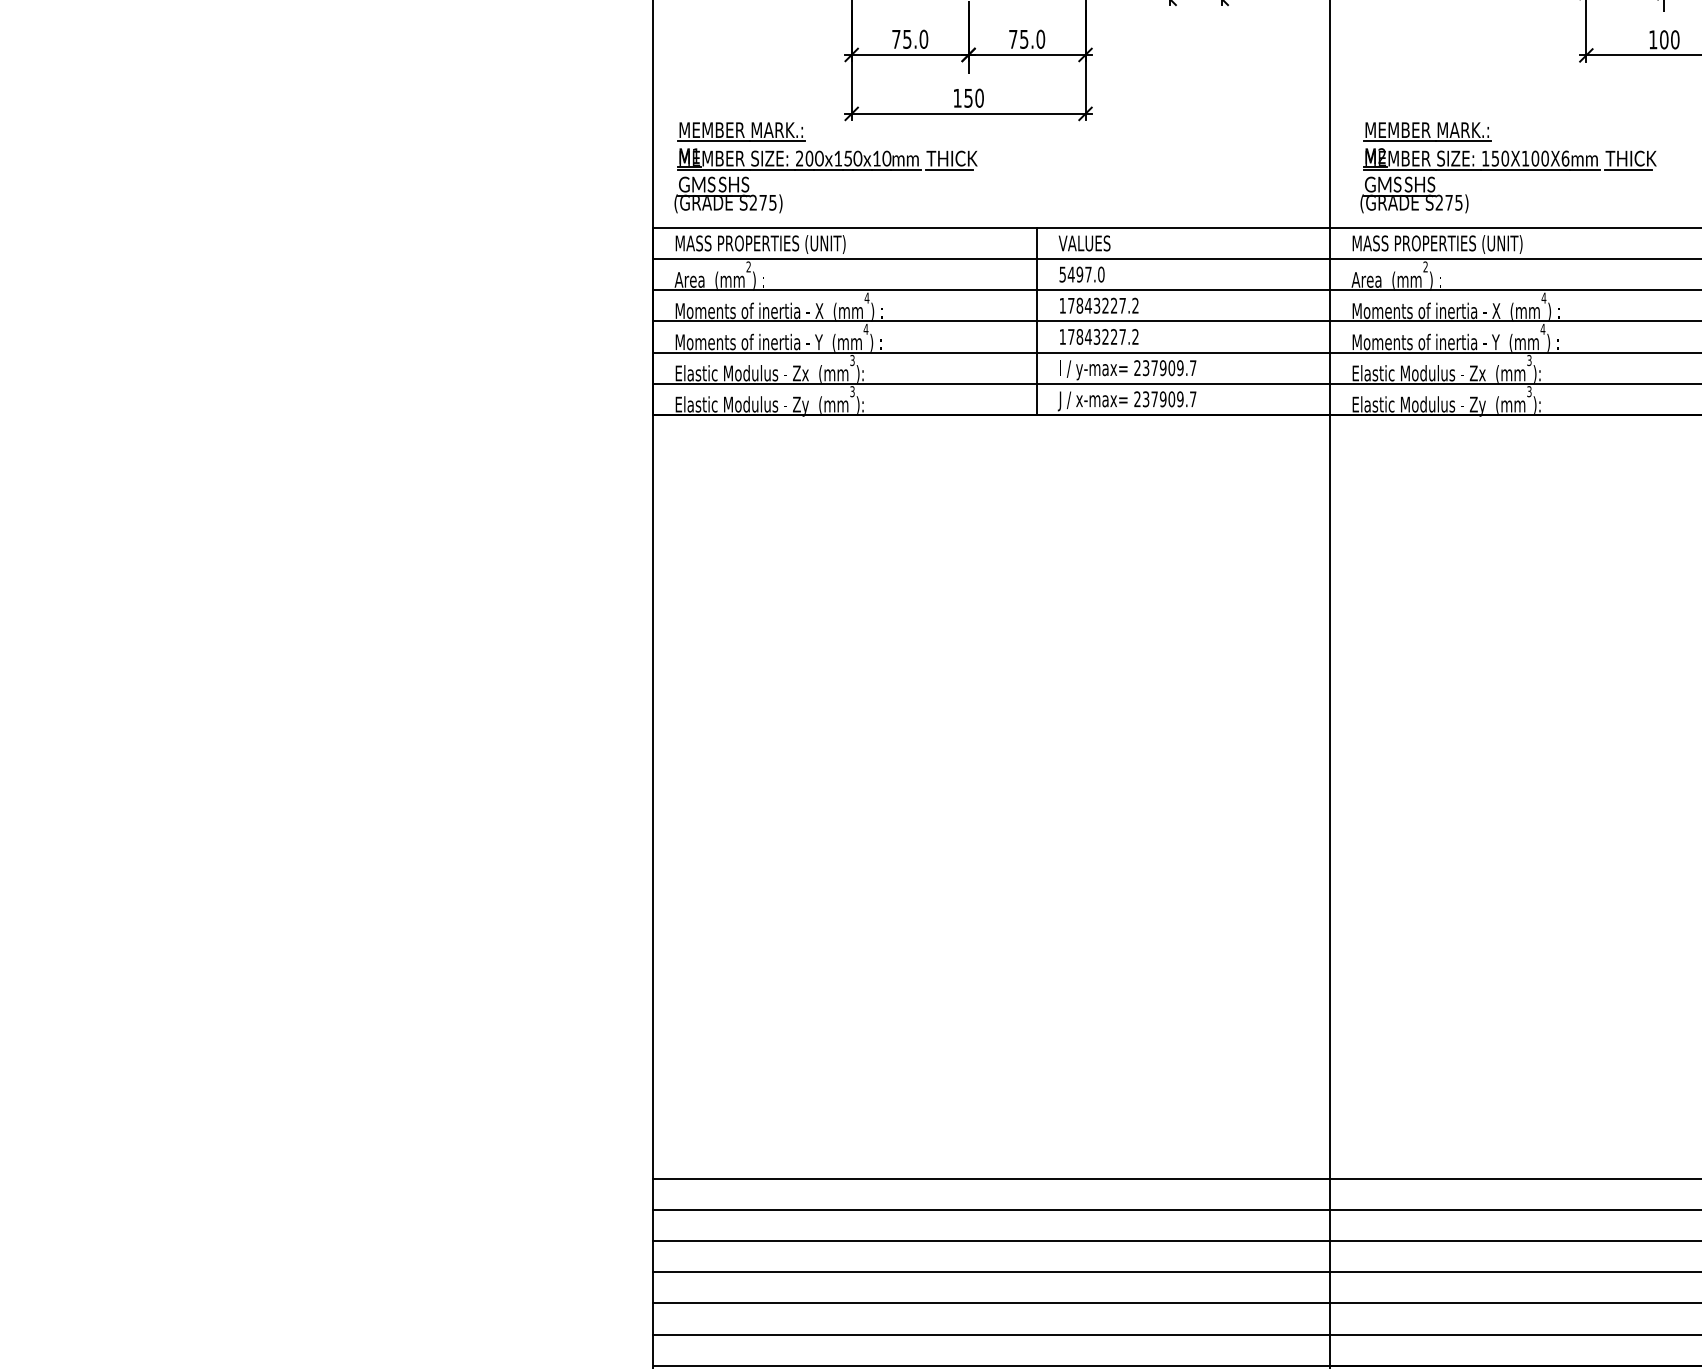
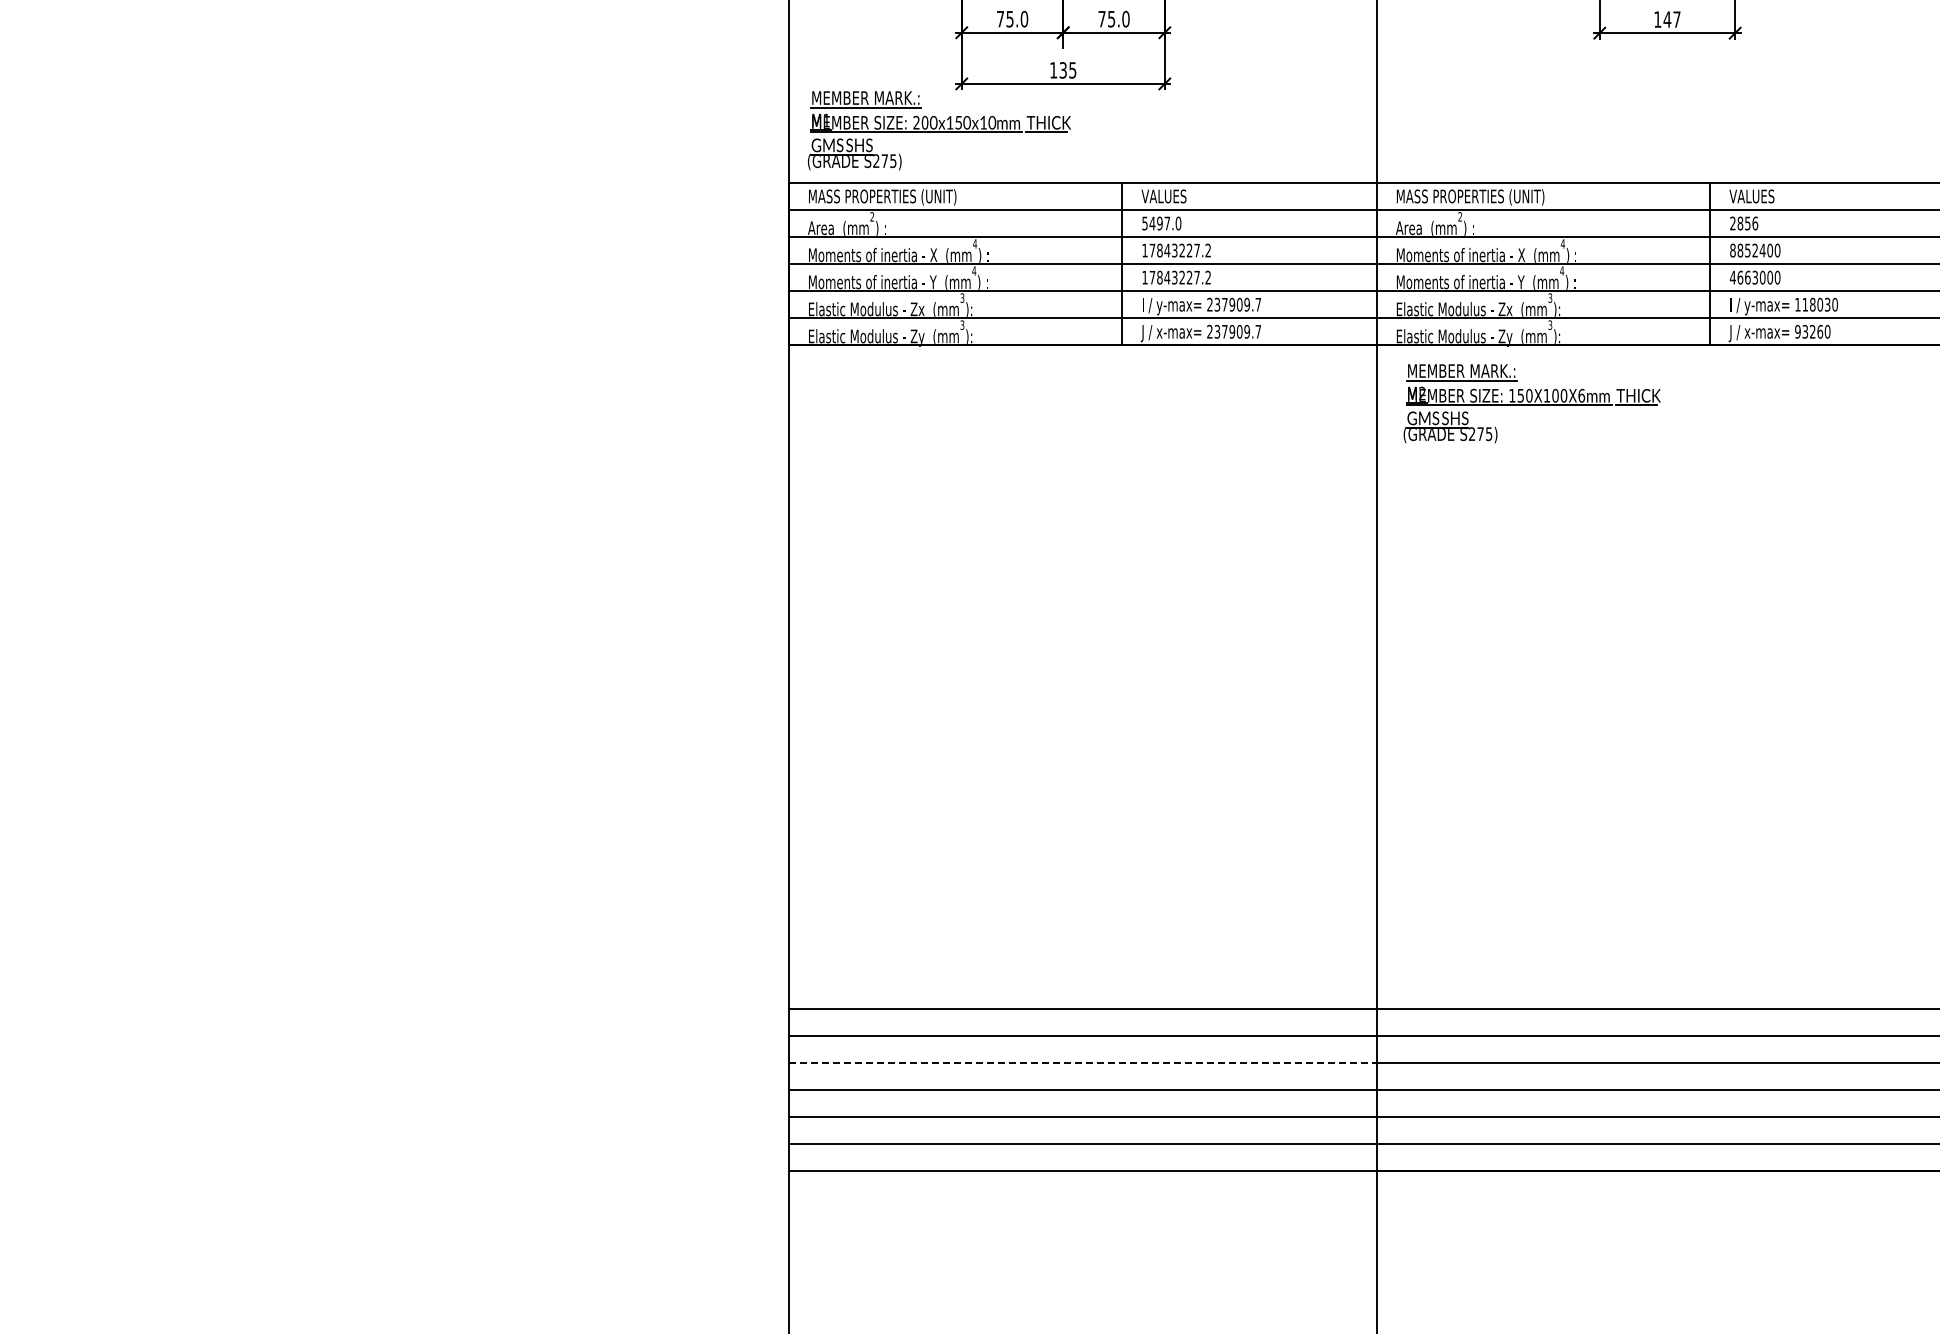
text: (1668, 39) -> (1671, 19), 100 -> 147
text: (974, 98) -> (1068, 70), 150 -> 135
part: (1507, 167) -> (1531, 403), moved
line: (990, 1240) -> (1082, 1062), solid -> dashed

